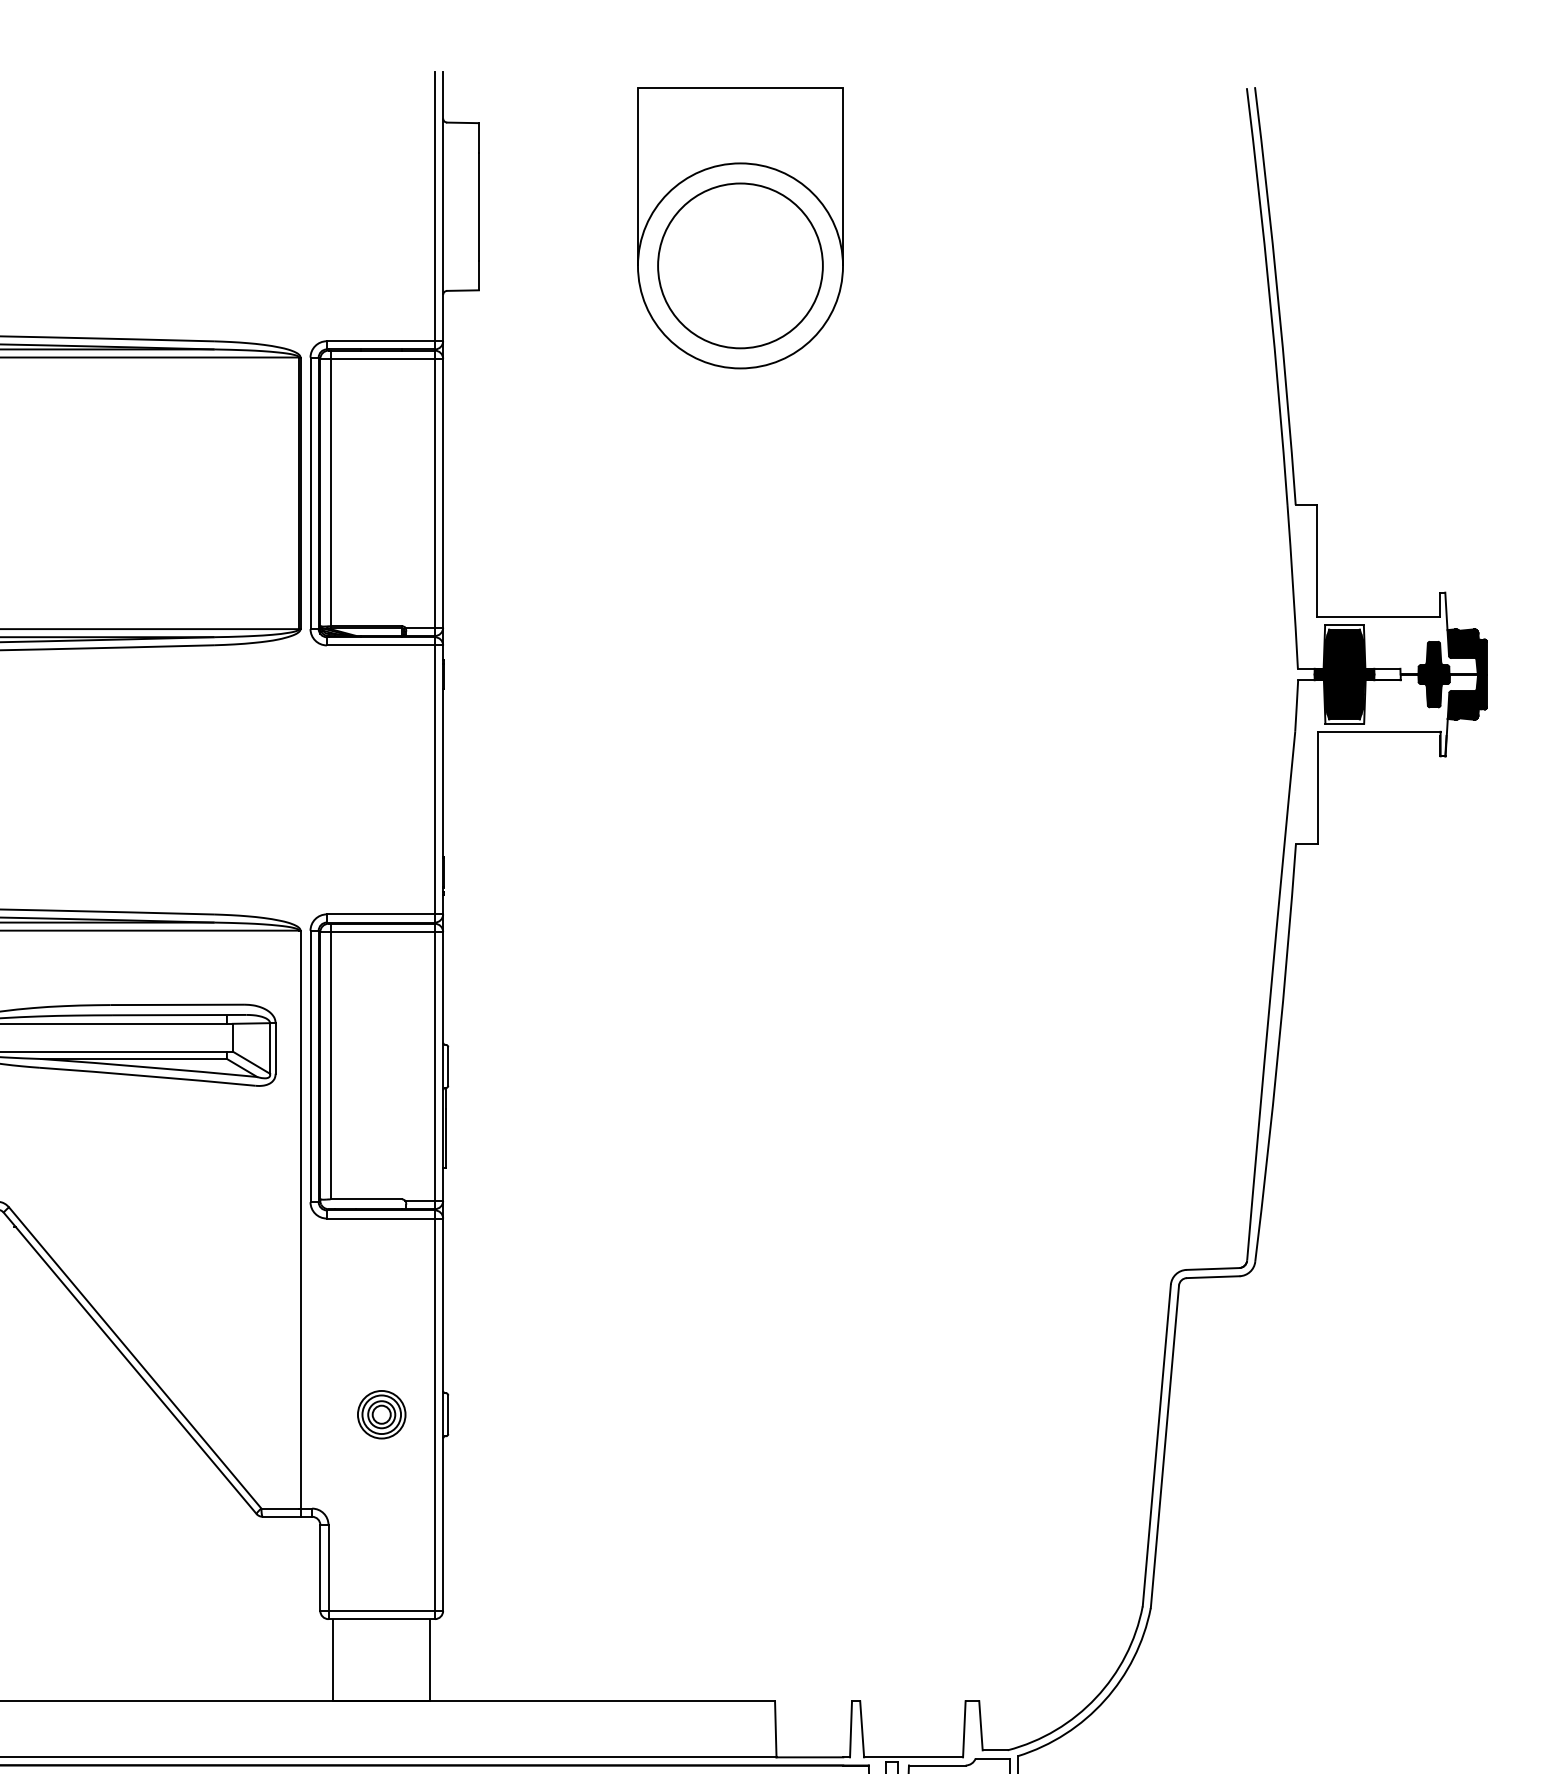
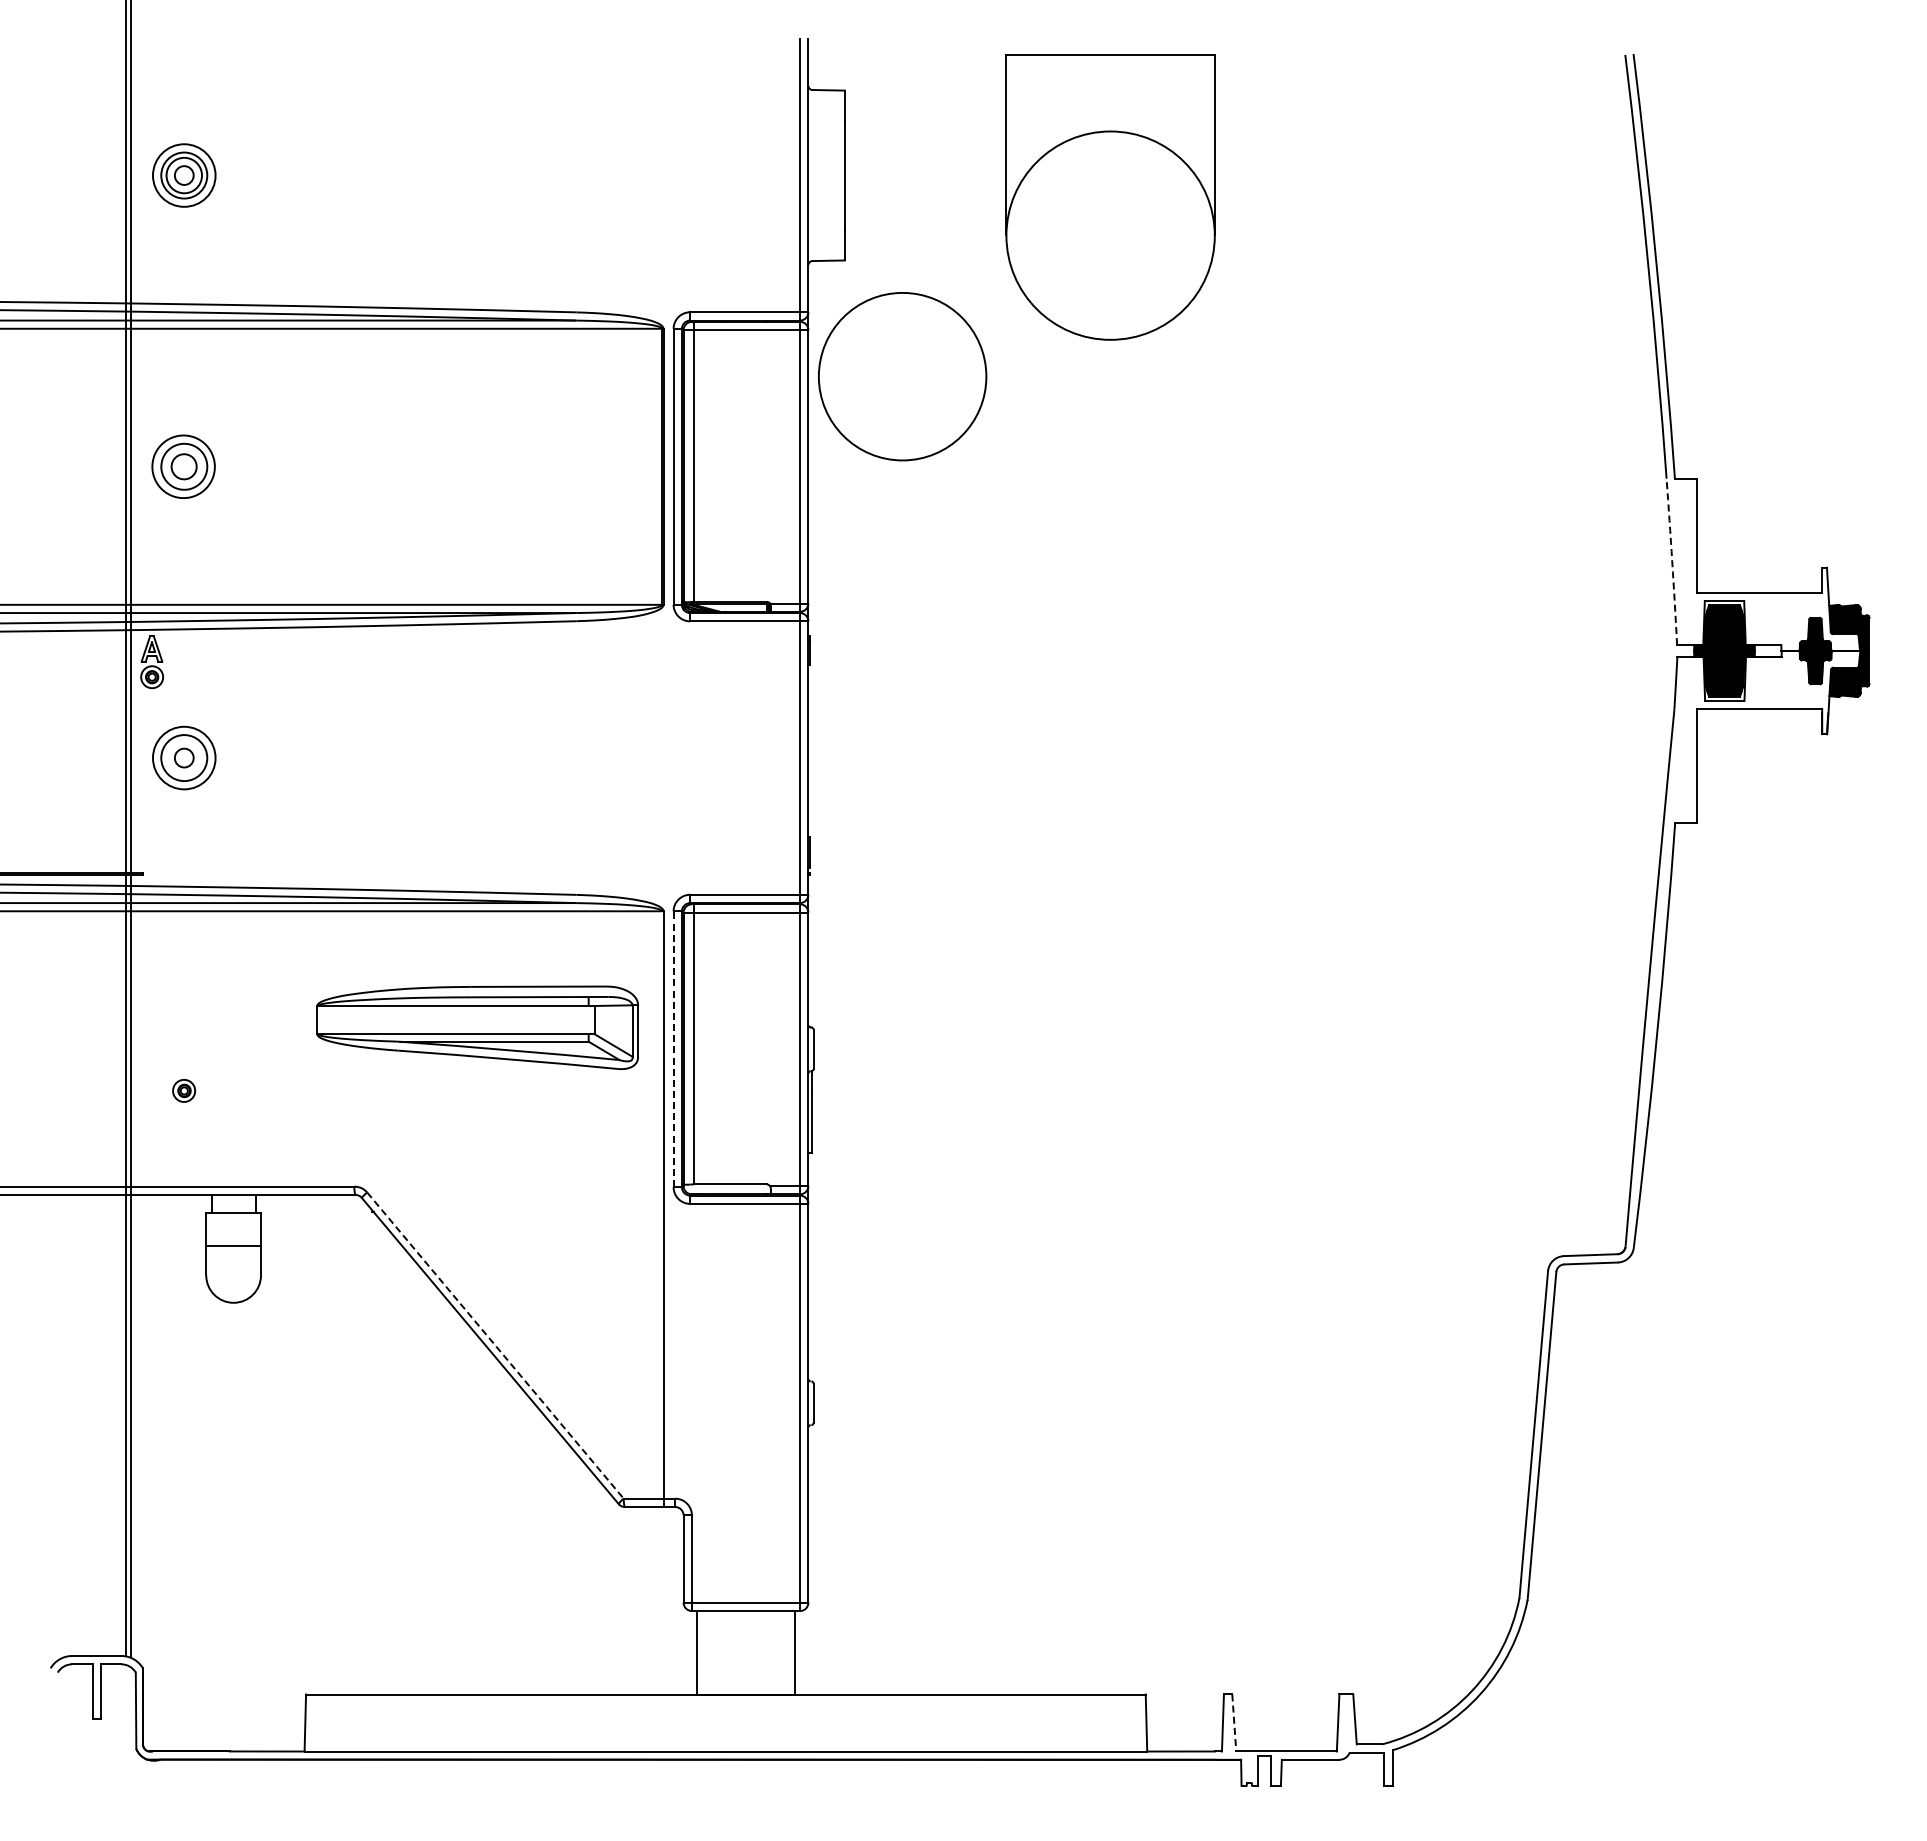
circle: (740, 265) -> (902, 376), moved
arc: (1293, 586) -> (1672, 561), solid -> dashed
line: (310, 1066) -> (673, 1049), solid -> dashed
line: (135, 1357) -> (495, 1345), solid -> dashed
part: (382, 1414) -> (746, 1403), removed
line: (862, 1728) -> (1234, 1722), solid -> dashed

